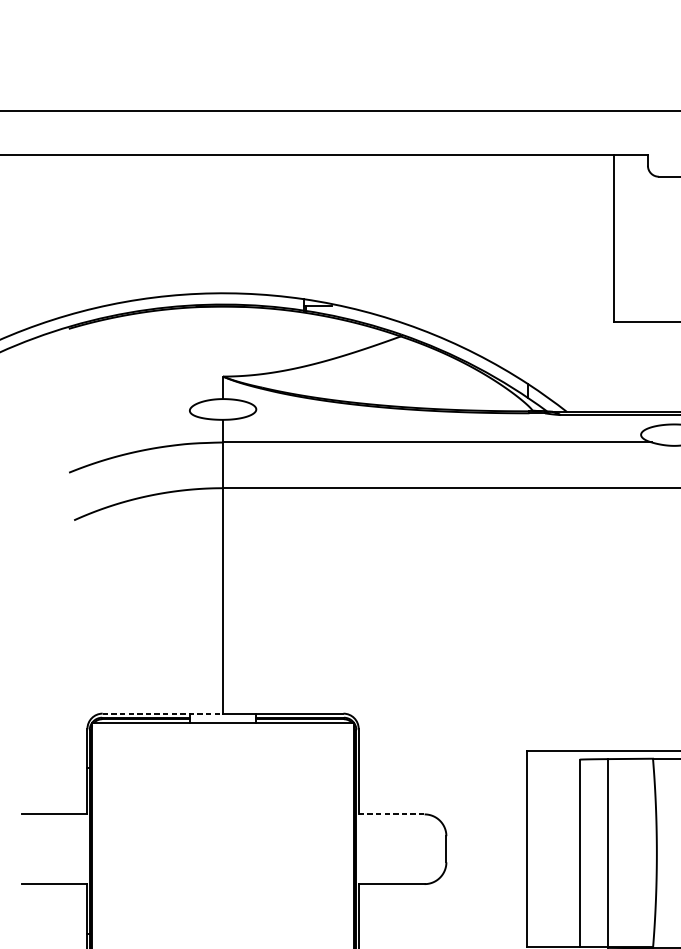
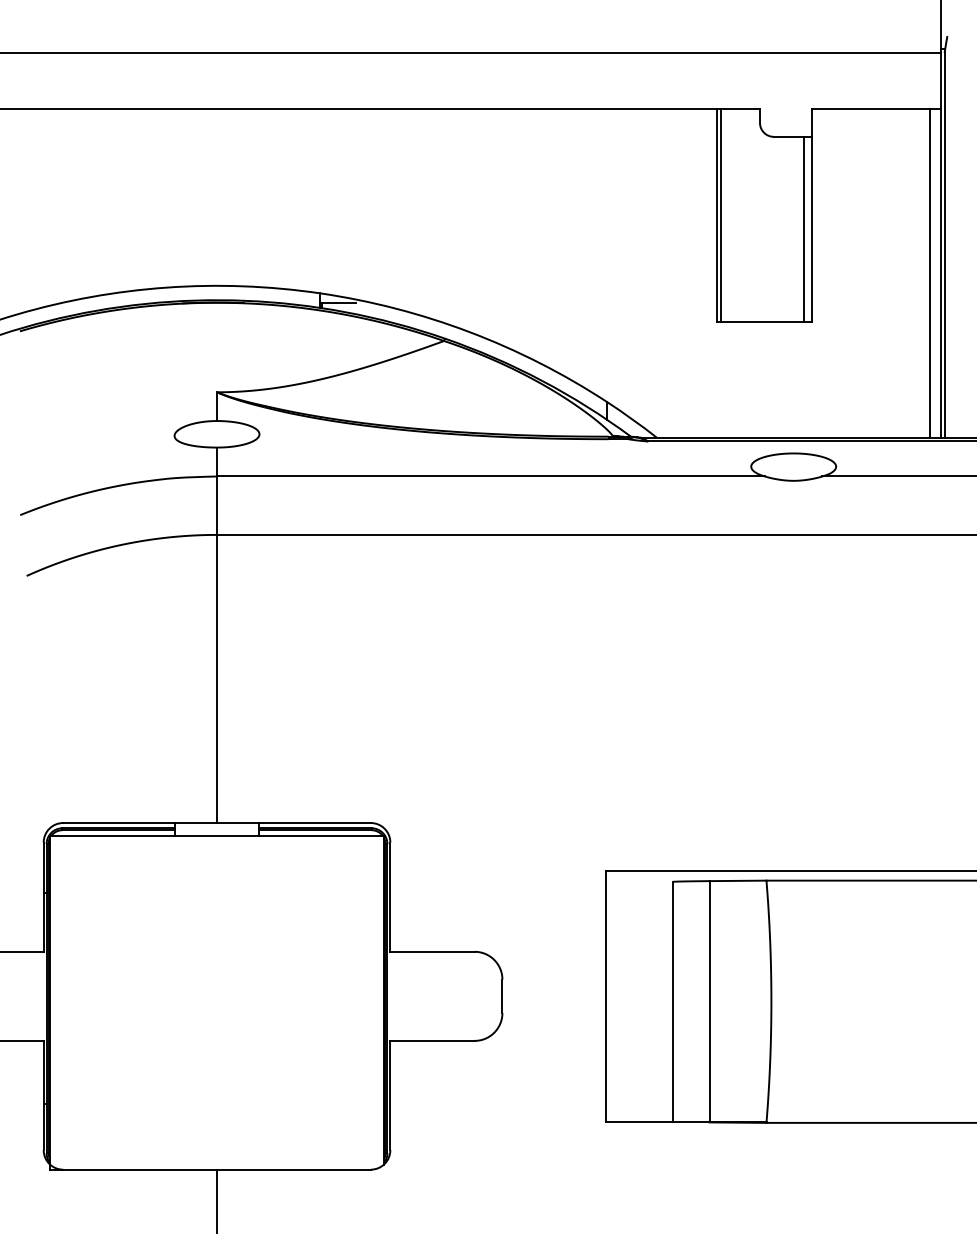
line: (617, 238) -> (720, 215), added
line: (163, 714) -> (140, 823), dashed -> solid
line: (391, 814) -> (432, 951), dashed -> solid

